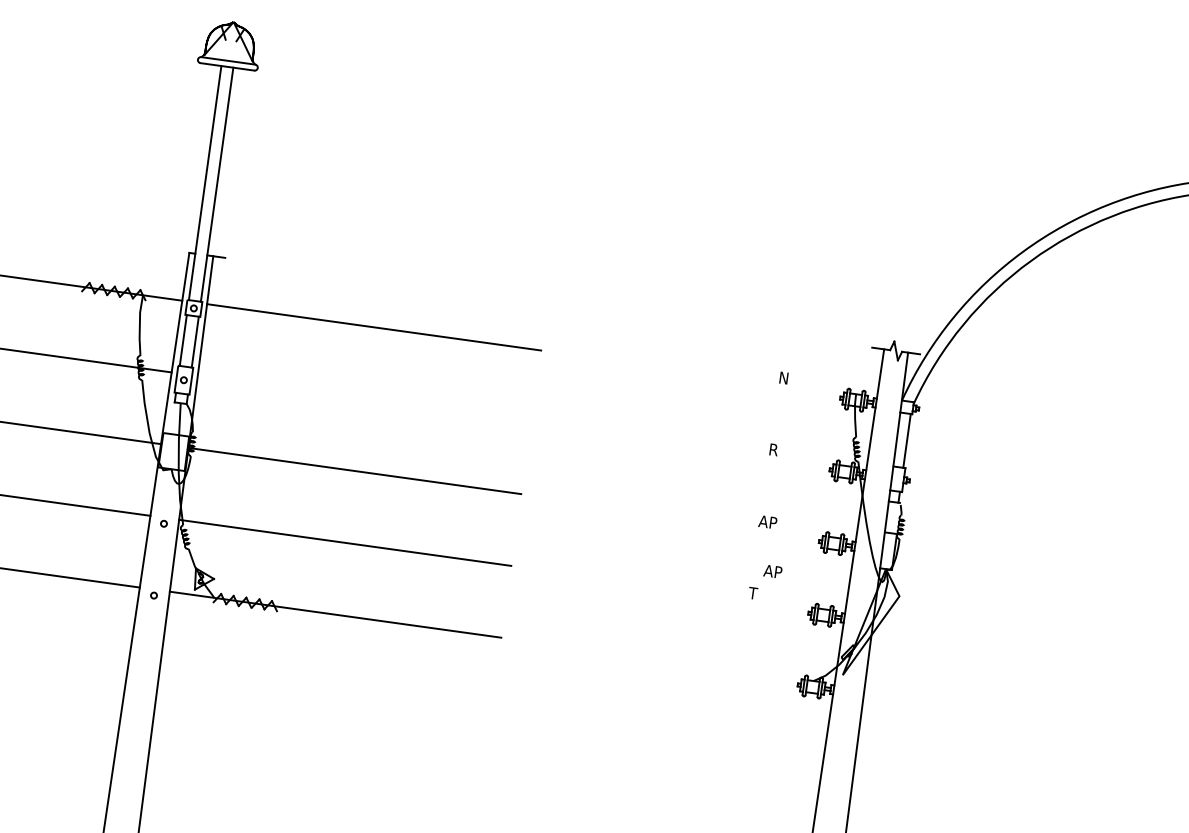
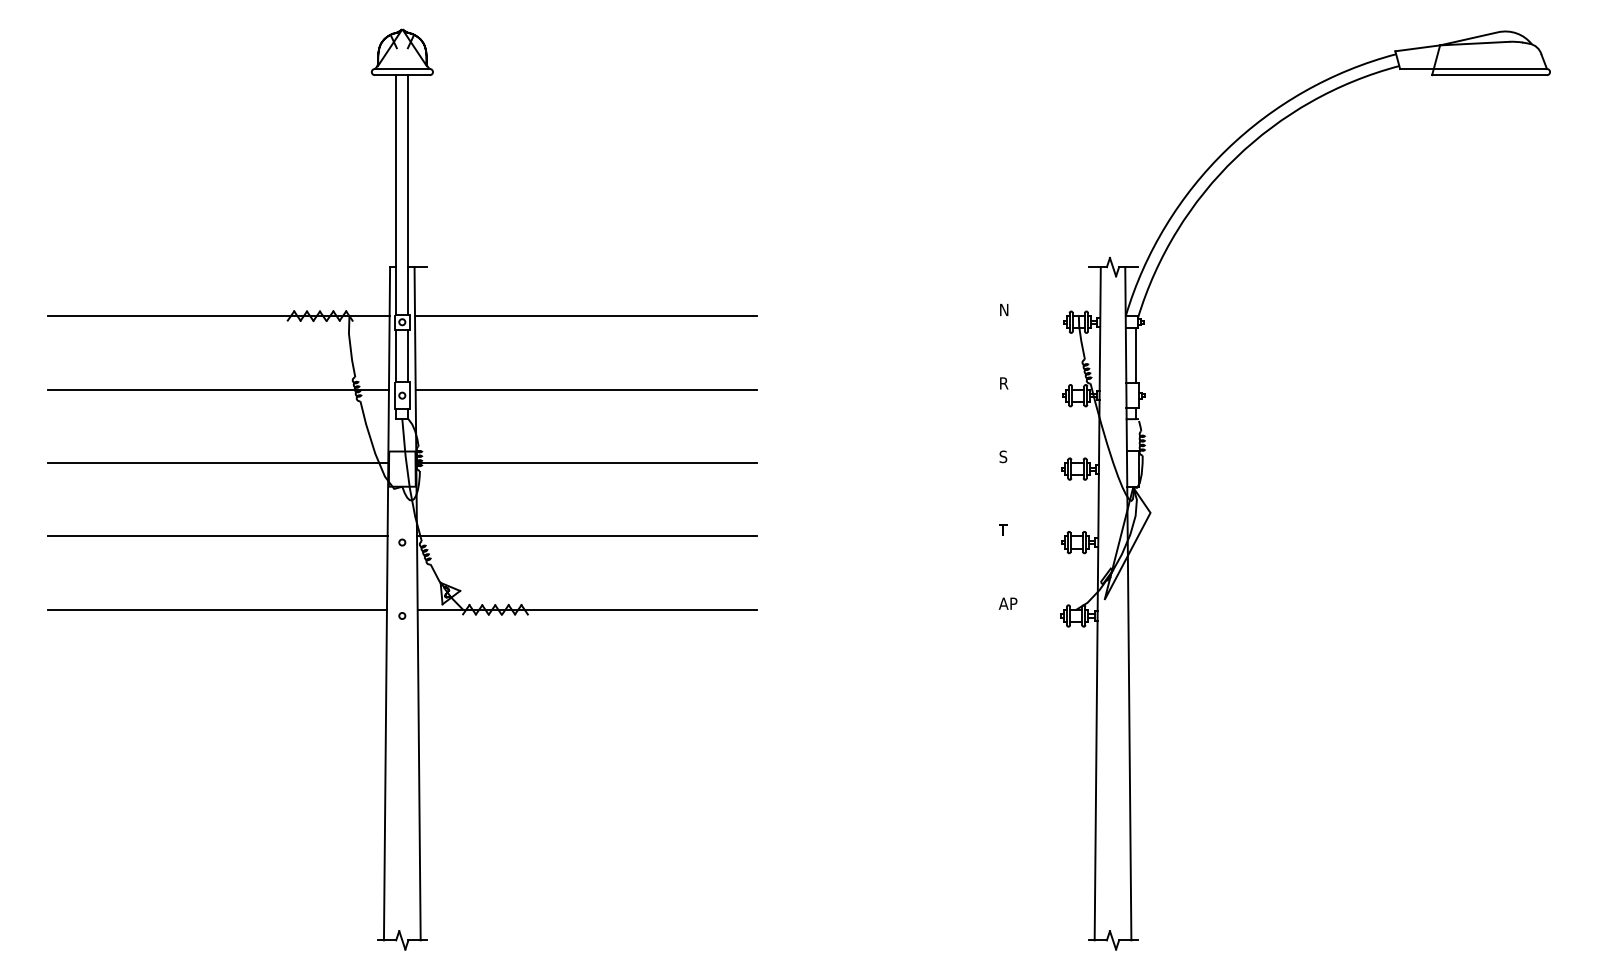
line: (363, 399) -> (585, 389), added
text: (767, 521) -> (1007, 456), AP -> S
text: (772, 571) -> (1007, 603), moved

